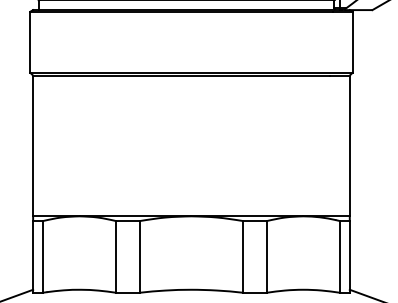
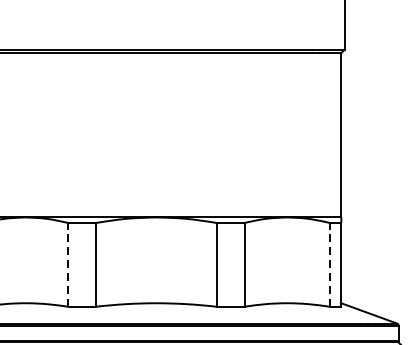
line: (115, 256) -> (67, 264), solid -> dashed
line: (339, 256) -> (329, 264), solid -> dashed

